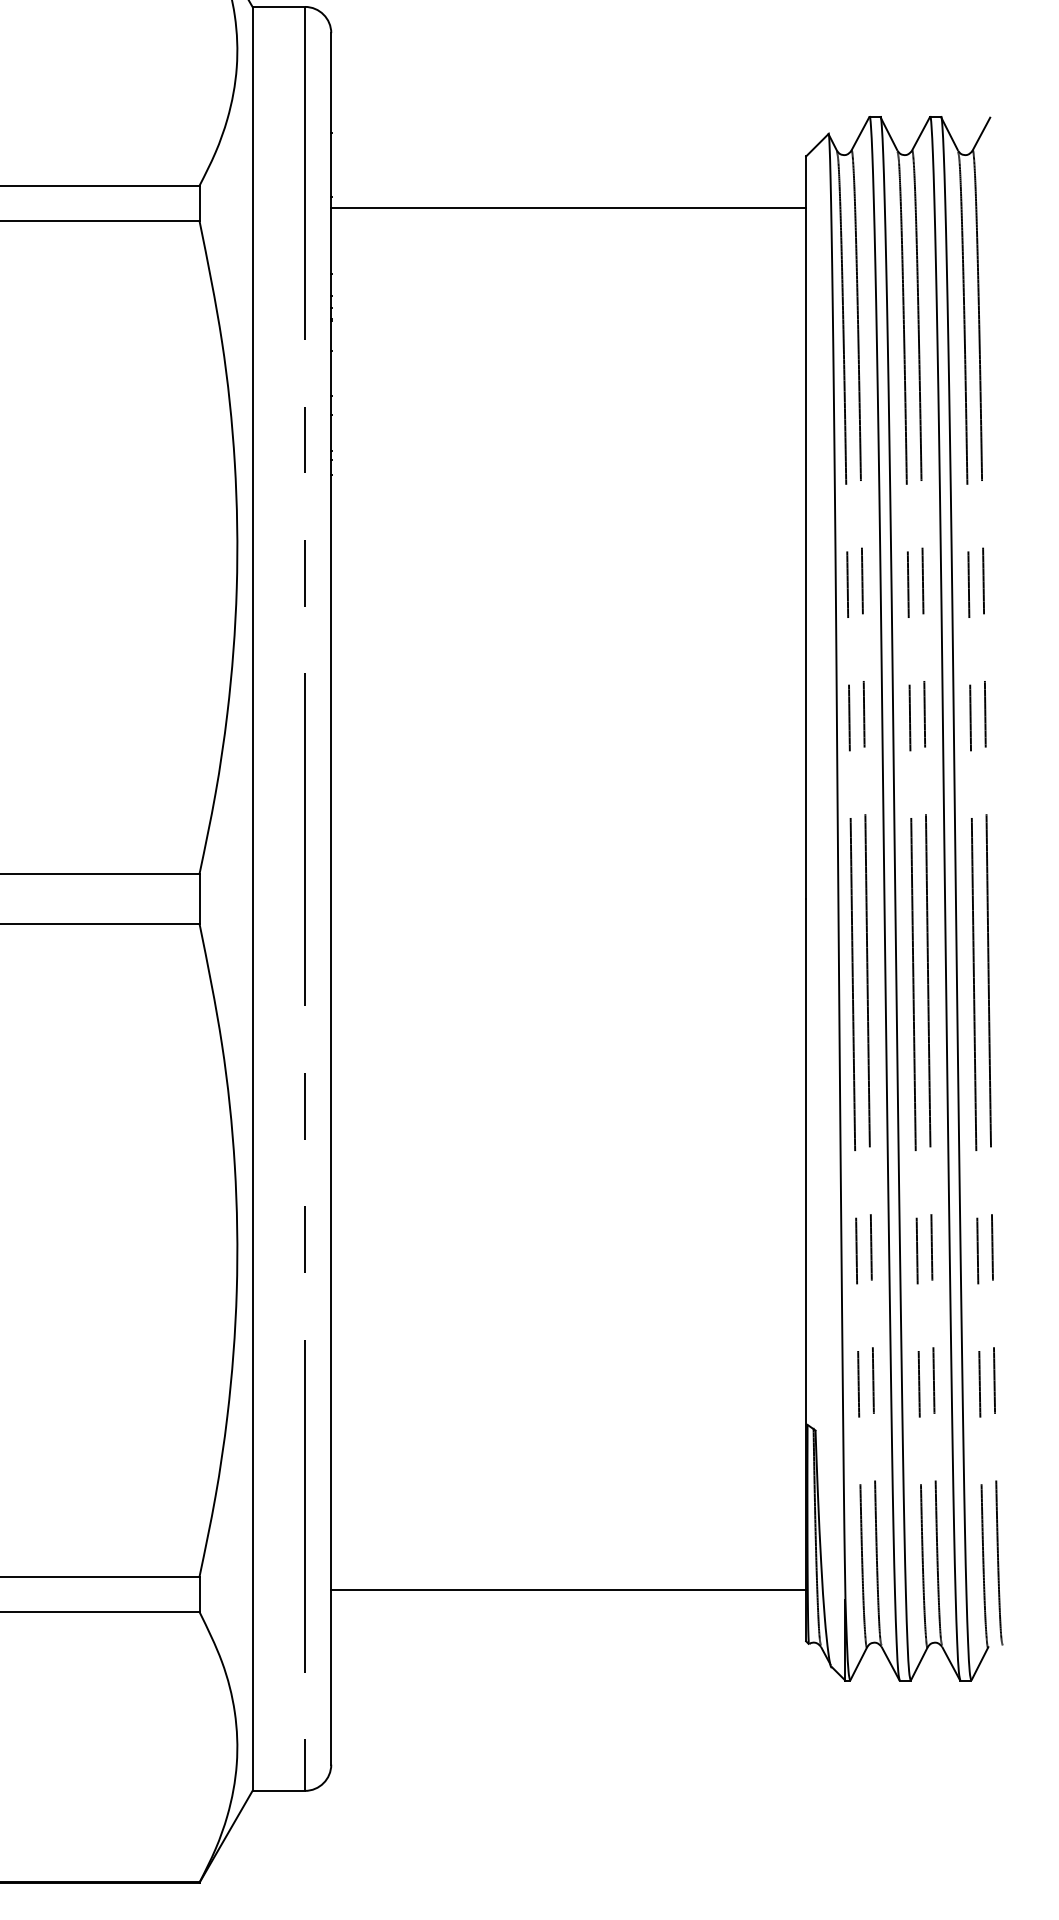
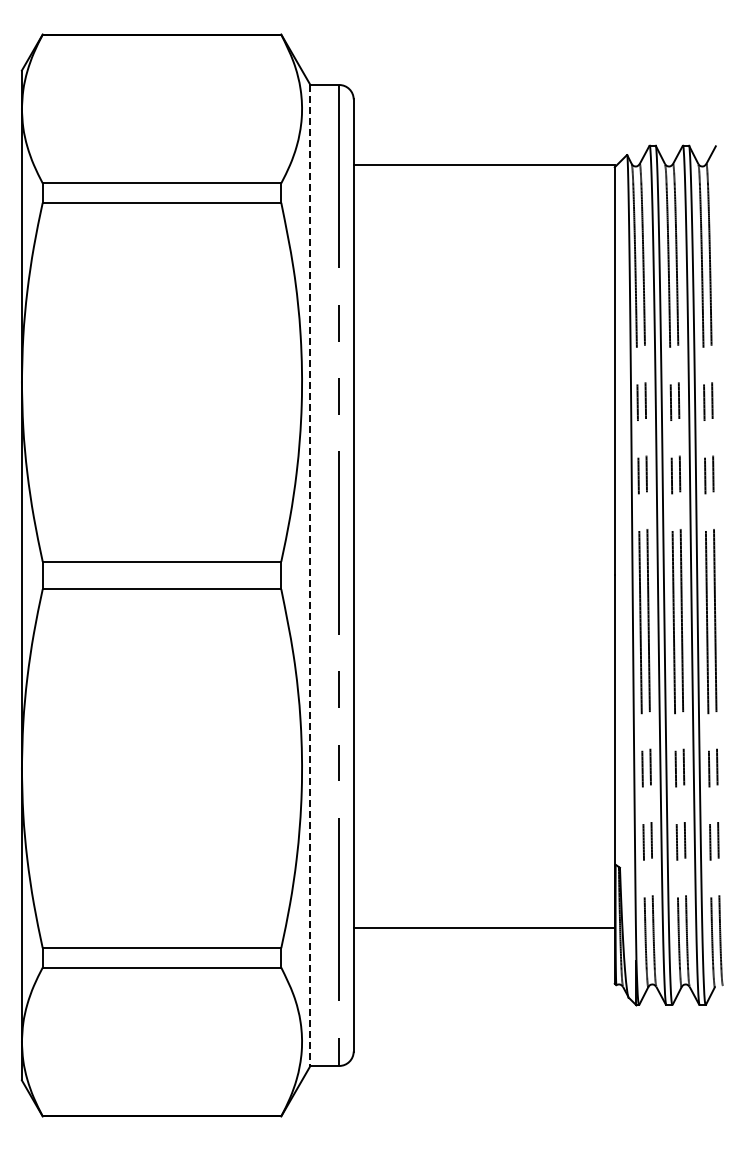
line: (567, 207) -> (483, 165), moved
line: (252, 898) -> (310, 575), solid -> dashed
line: (567, 1589) -> (483, 927), moved

